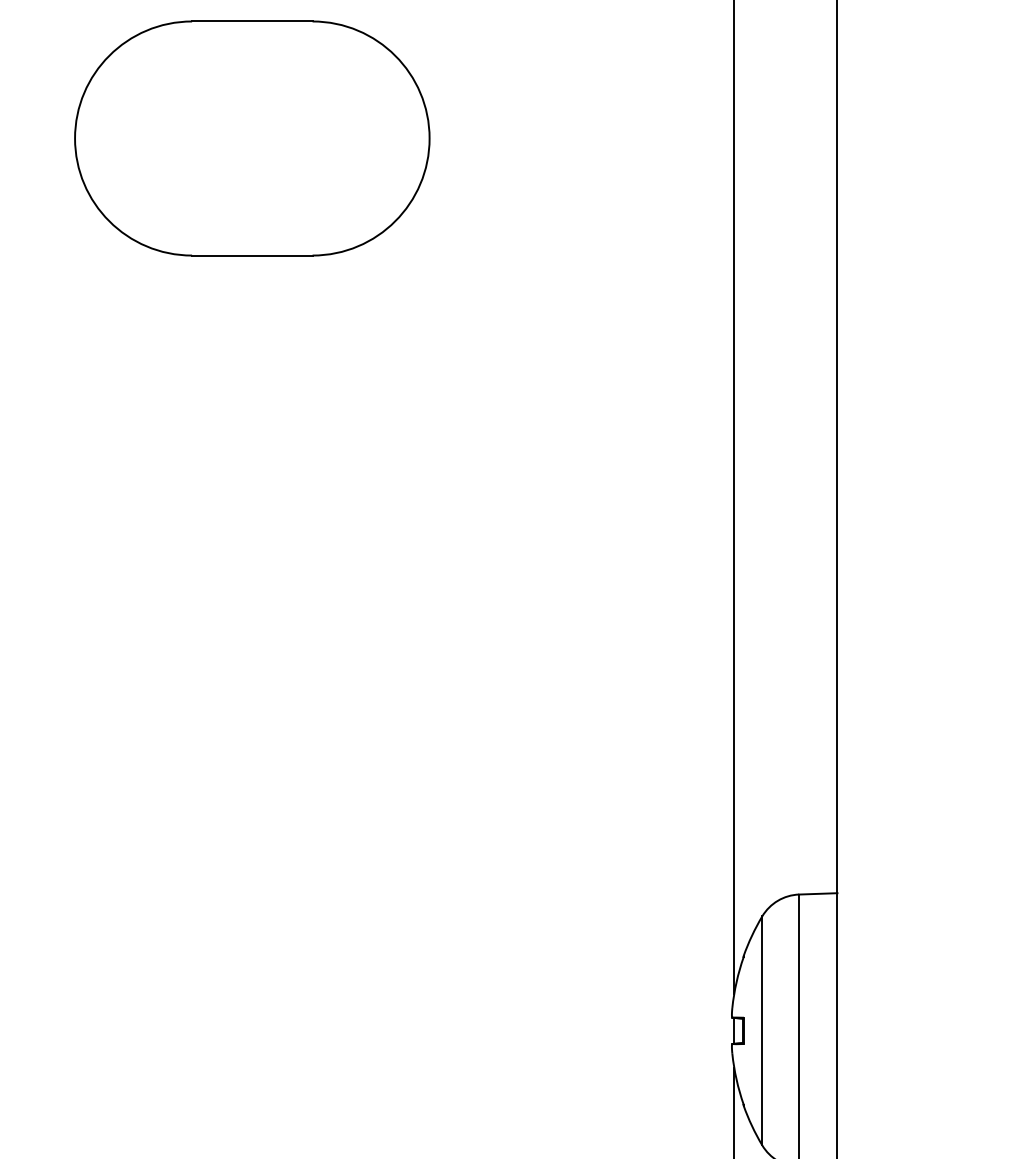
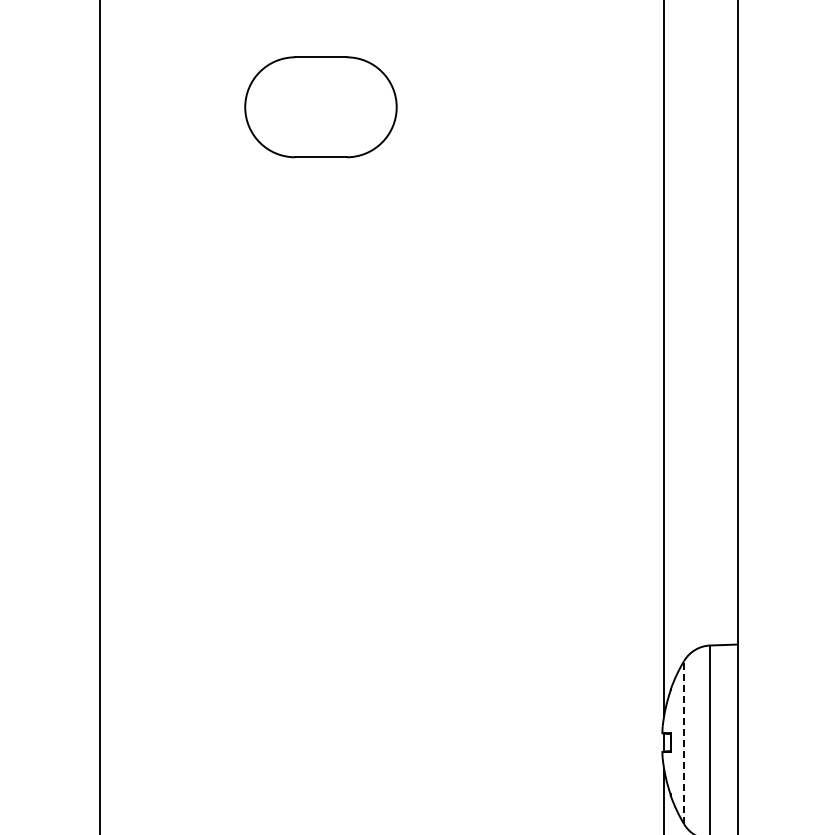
part: (251, 138) -> (320, 107), size x0.6
line: (762, 1030) -> (684, 742), solid -> dashed

